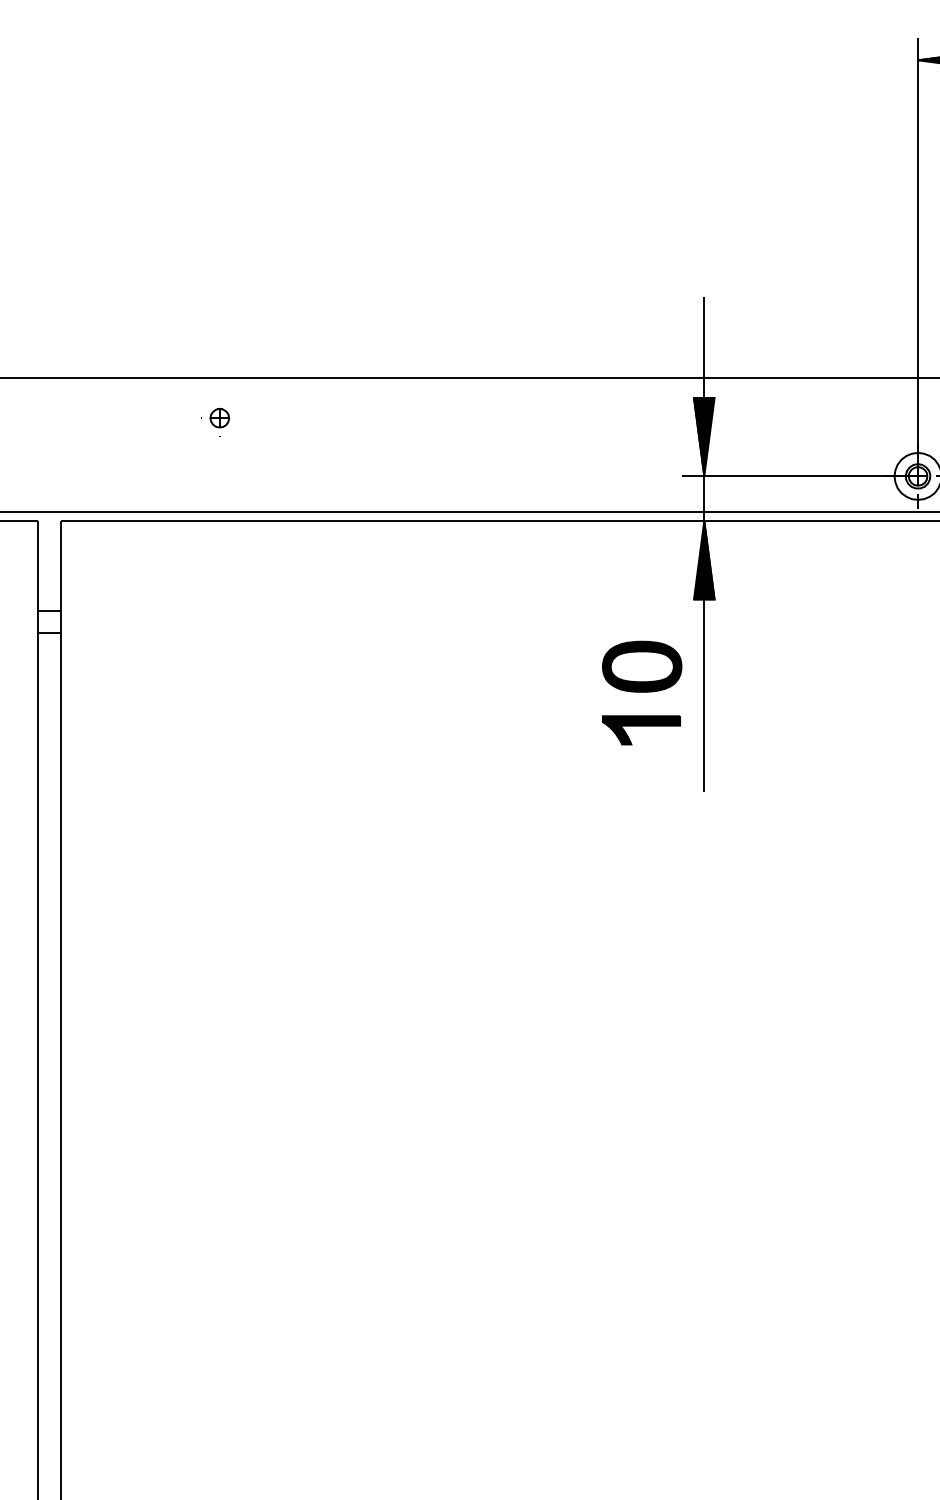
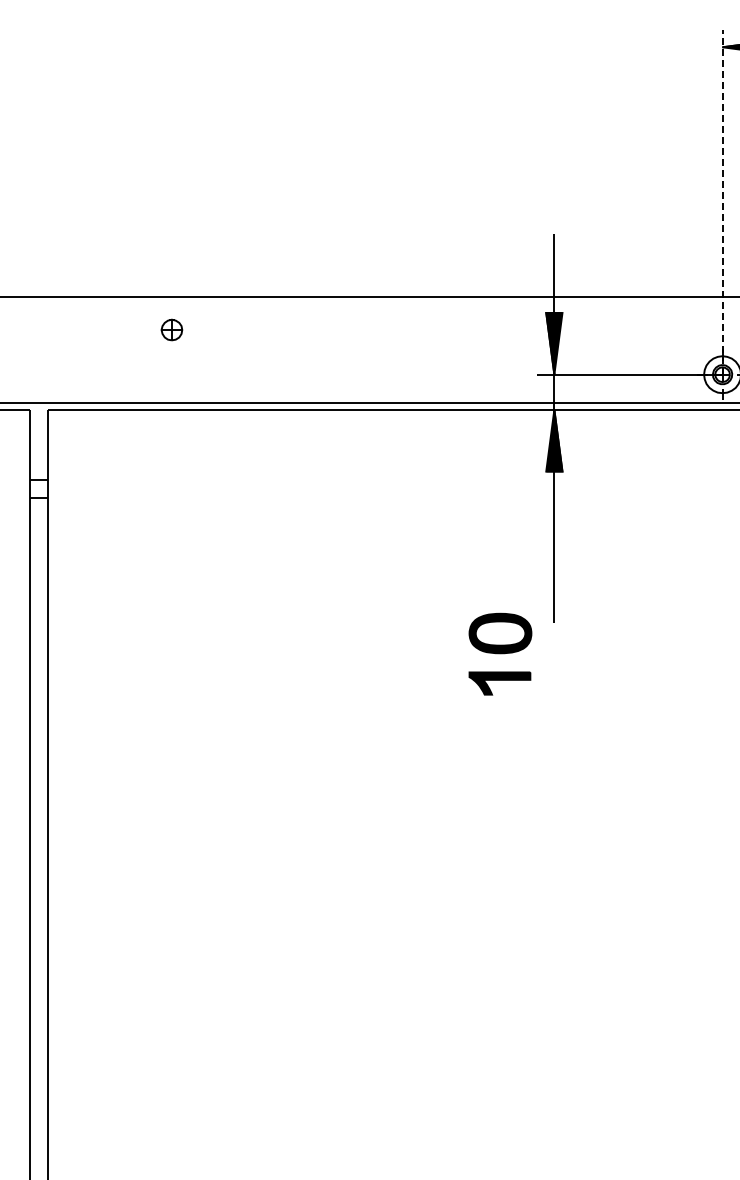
line: (917, 256) -> (722, 201), solid -> dashed
part: (222, 413) -> (175, 325), size x1.4
part: (642, 692) -> (500, 653), moved

